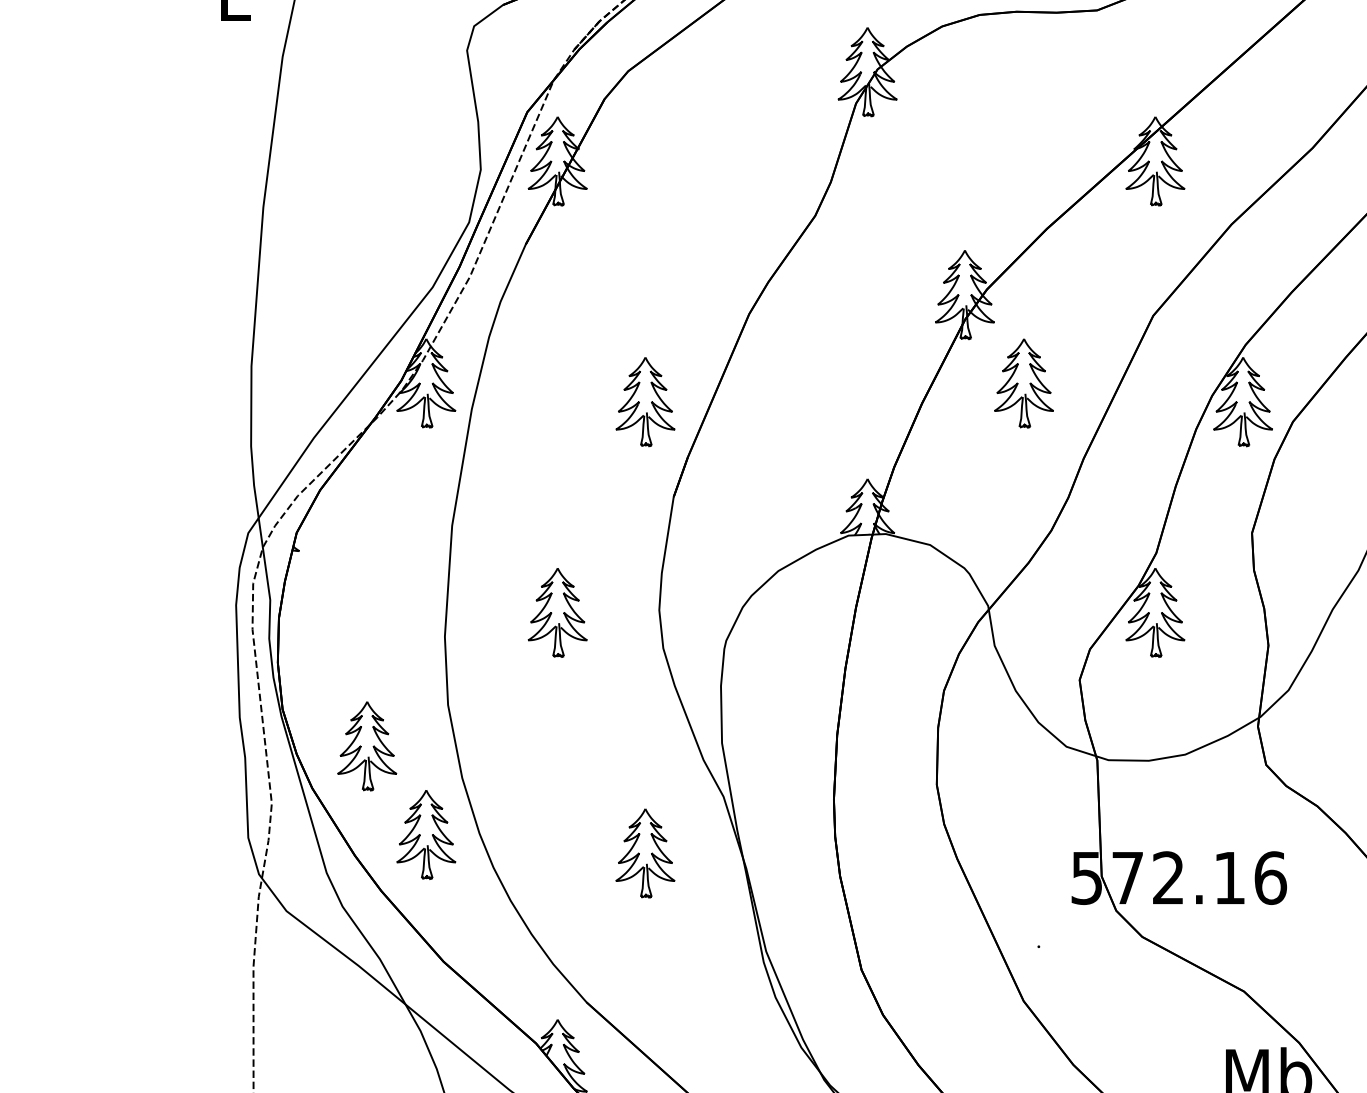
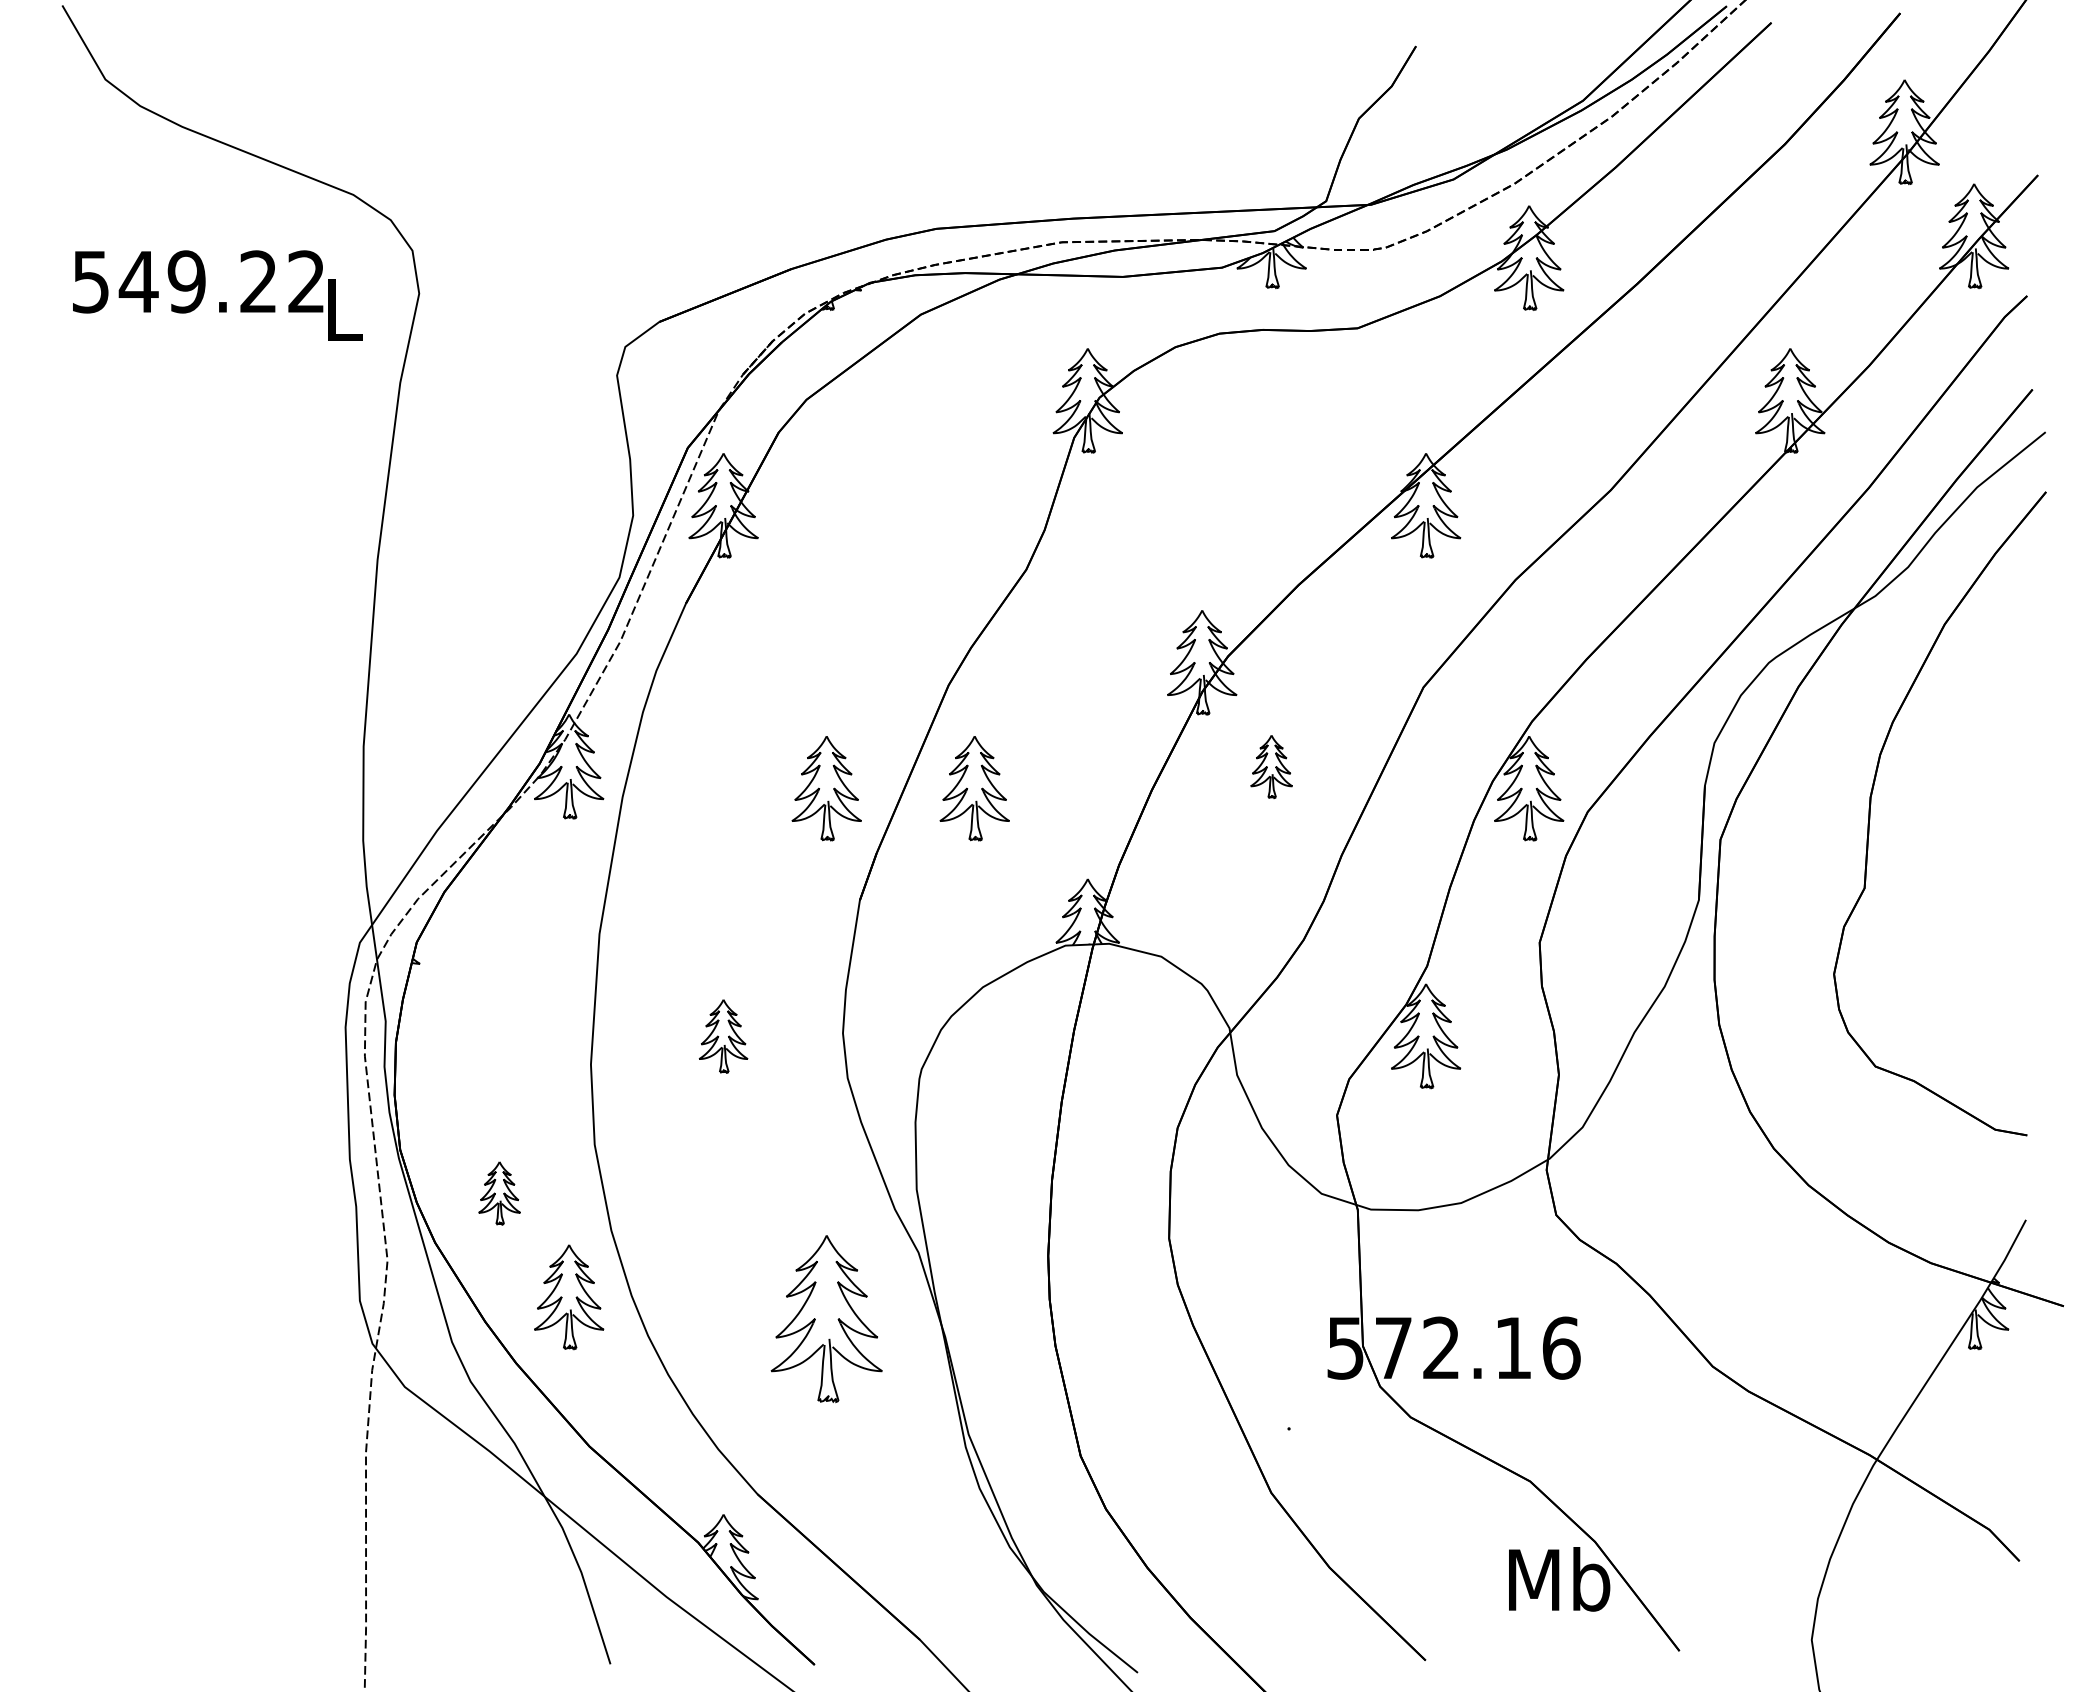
part: (1023, 383) -> (1271, 766), size x0.6
part: (771, 401) -> (974, 788), added
part: (557, 612) -> (723, 1036), size x0.7
part: (367, 746) -> (499, 1193), size x0.6
part: (645, 852) -> (826, 1318), size x1.6

